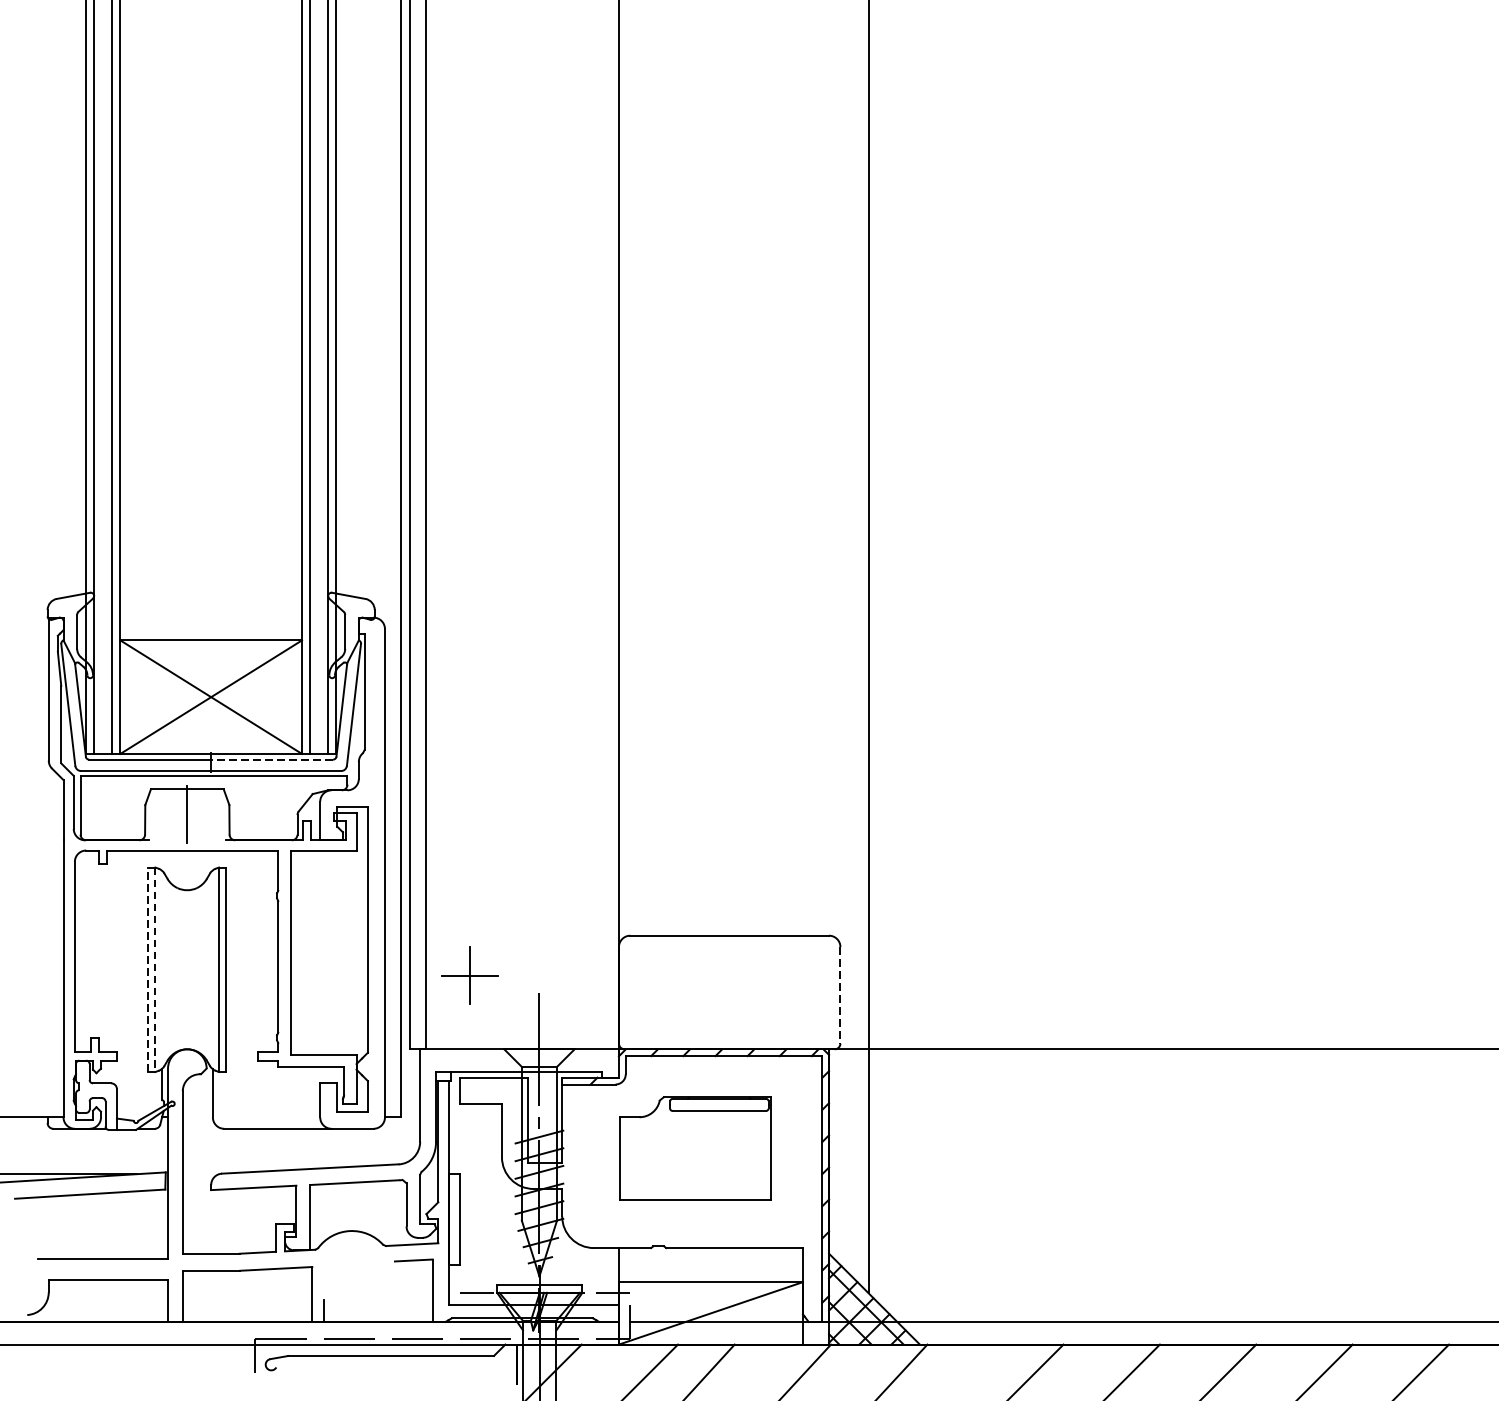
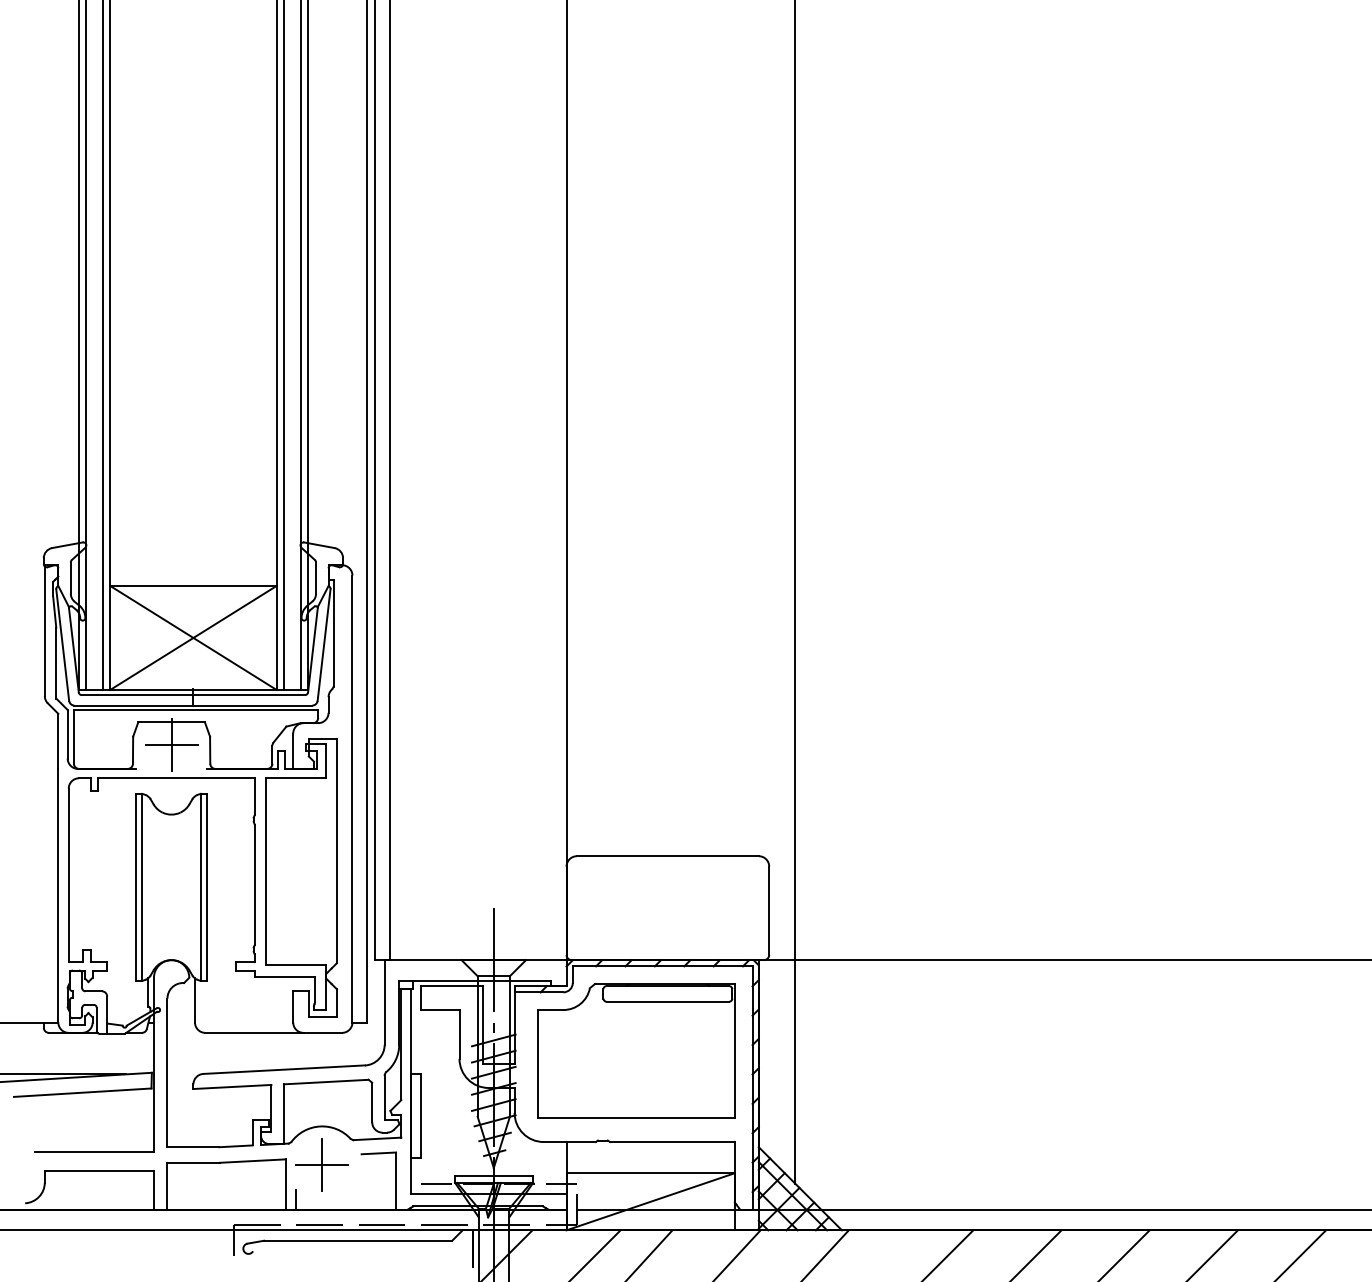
line: (272, 760) -> (249, 695), dashed -> solid
line: (187, 814) -> (171, 745), added
line: (147, 969) -> (135, 887), dashed -> solid
line: (155, 969) -> (142, 887), dashed -> solid
part: (469, 975) -> (321, 1164), moved
line: (840, 996) -> (769, 911), dashed -> solid
part: (695, 1148) -> (636, 1050), size x1.43

